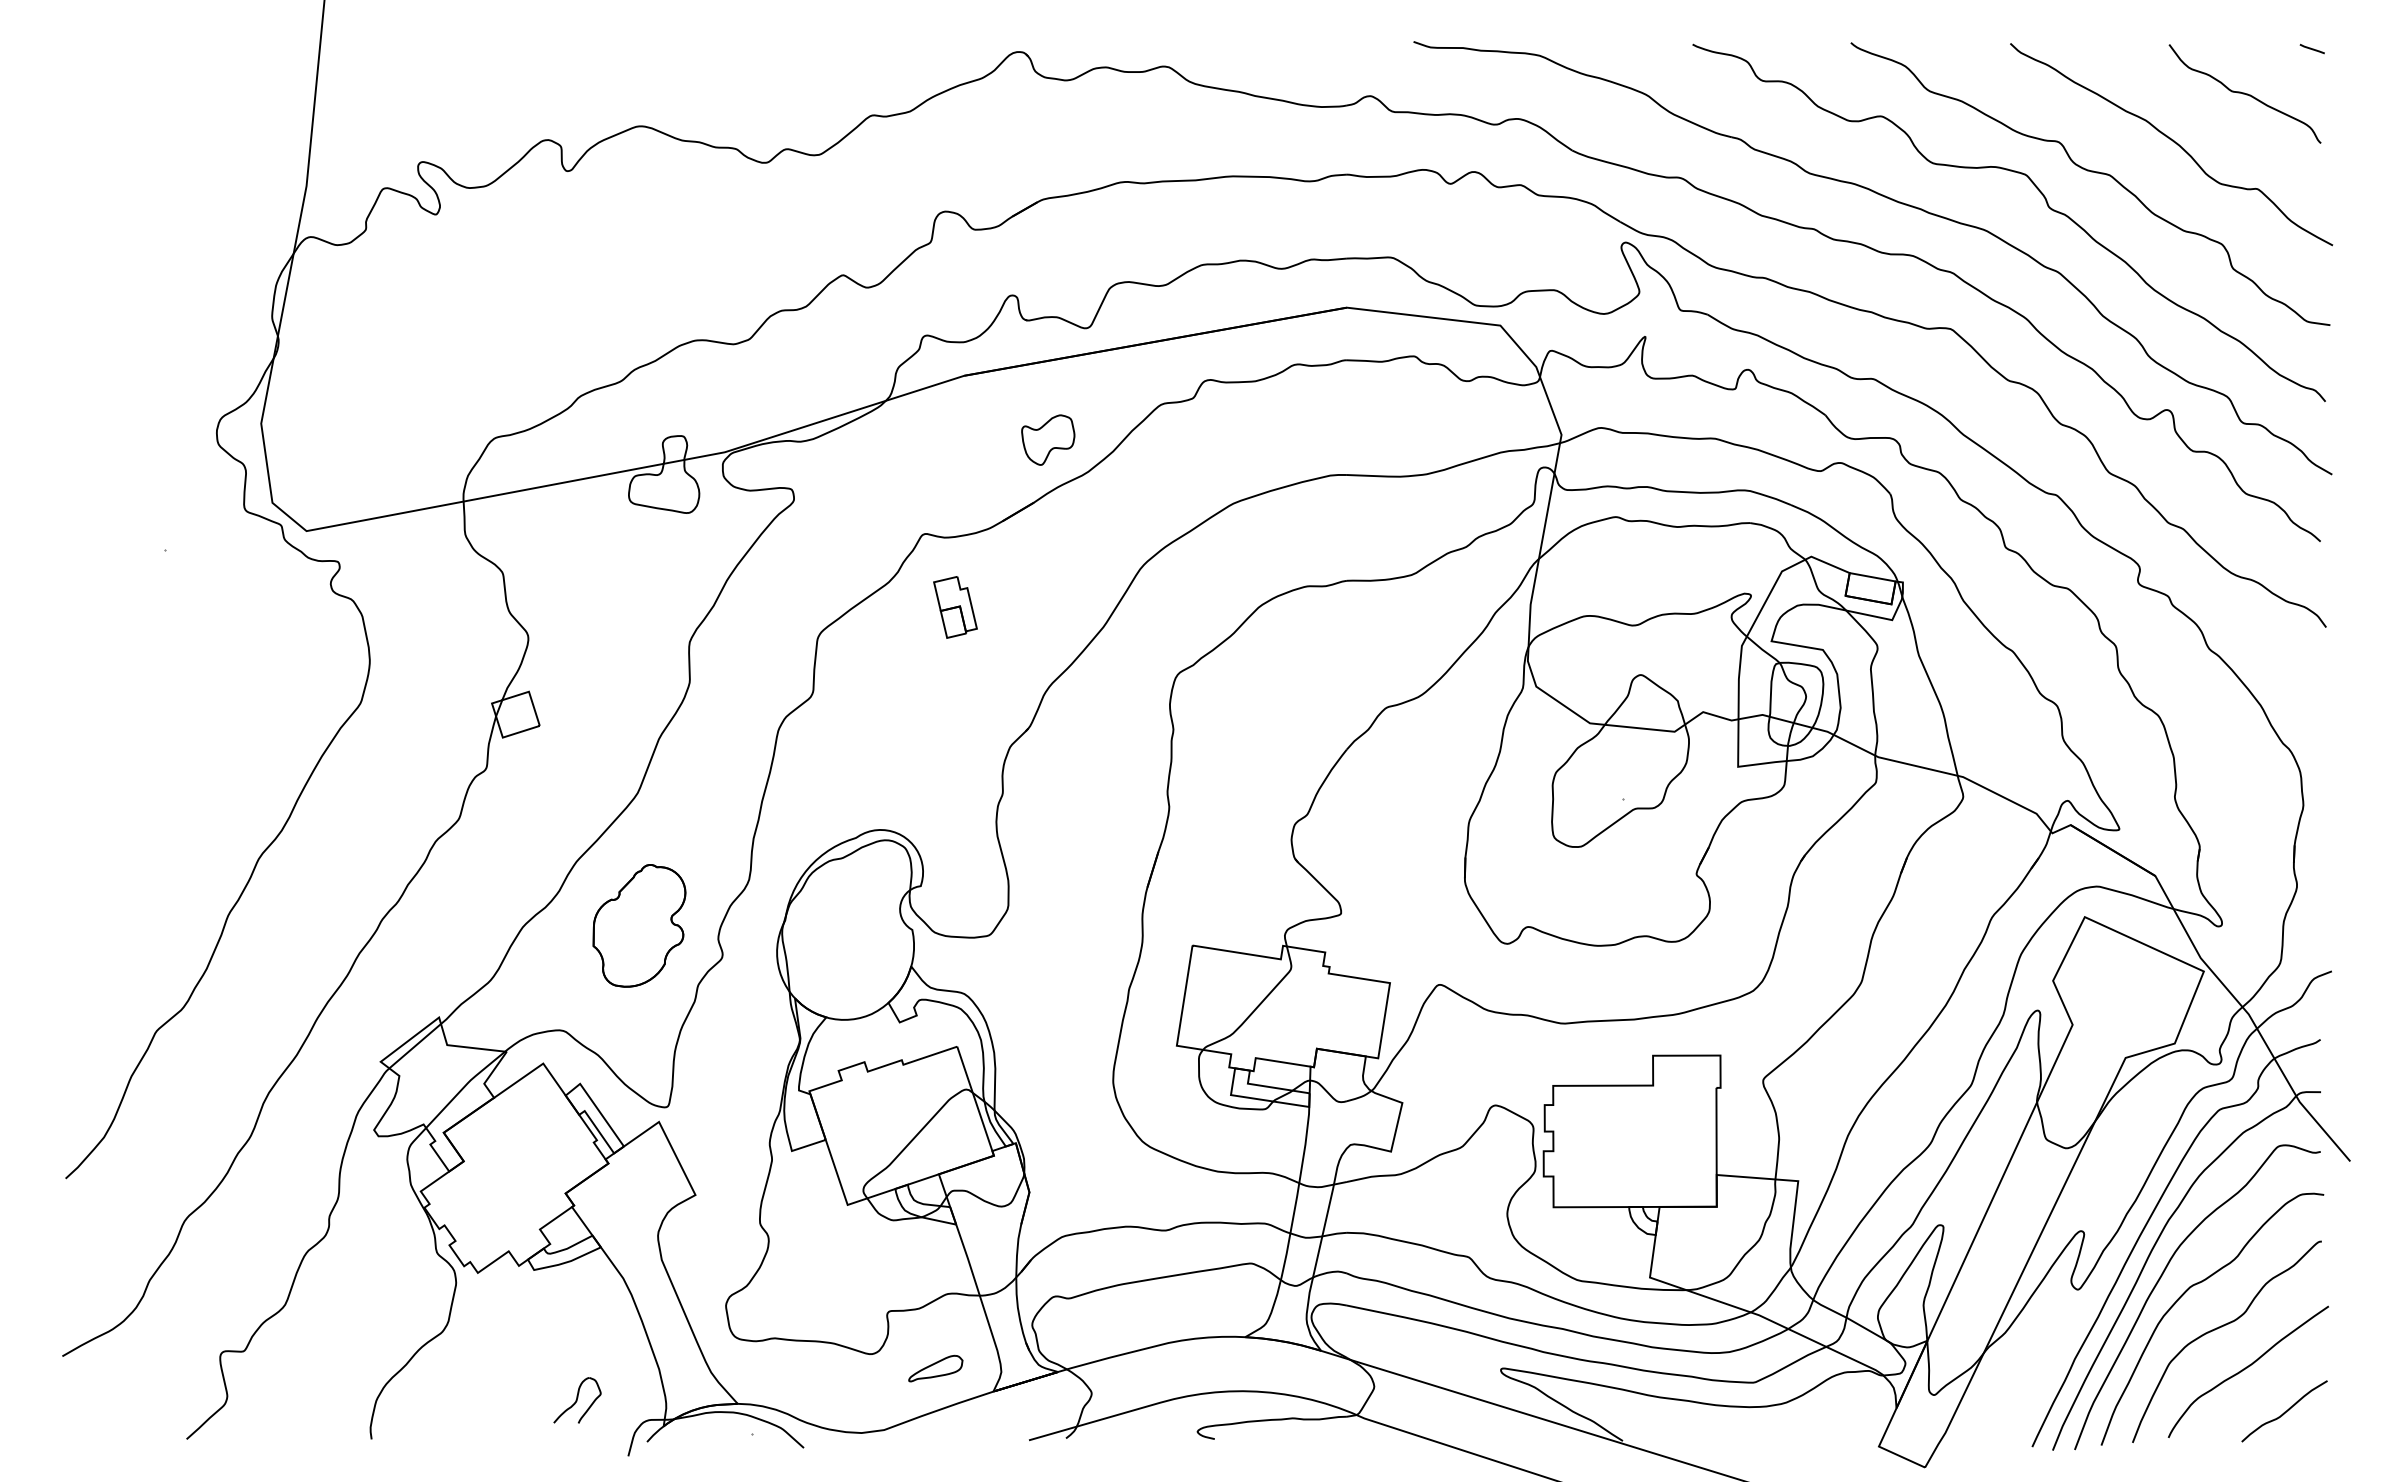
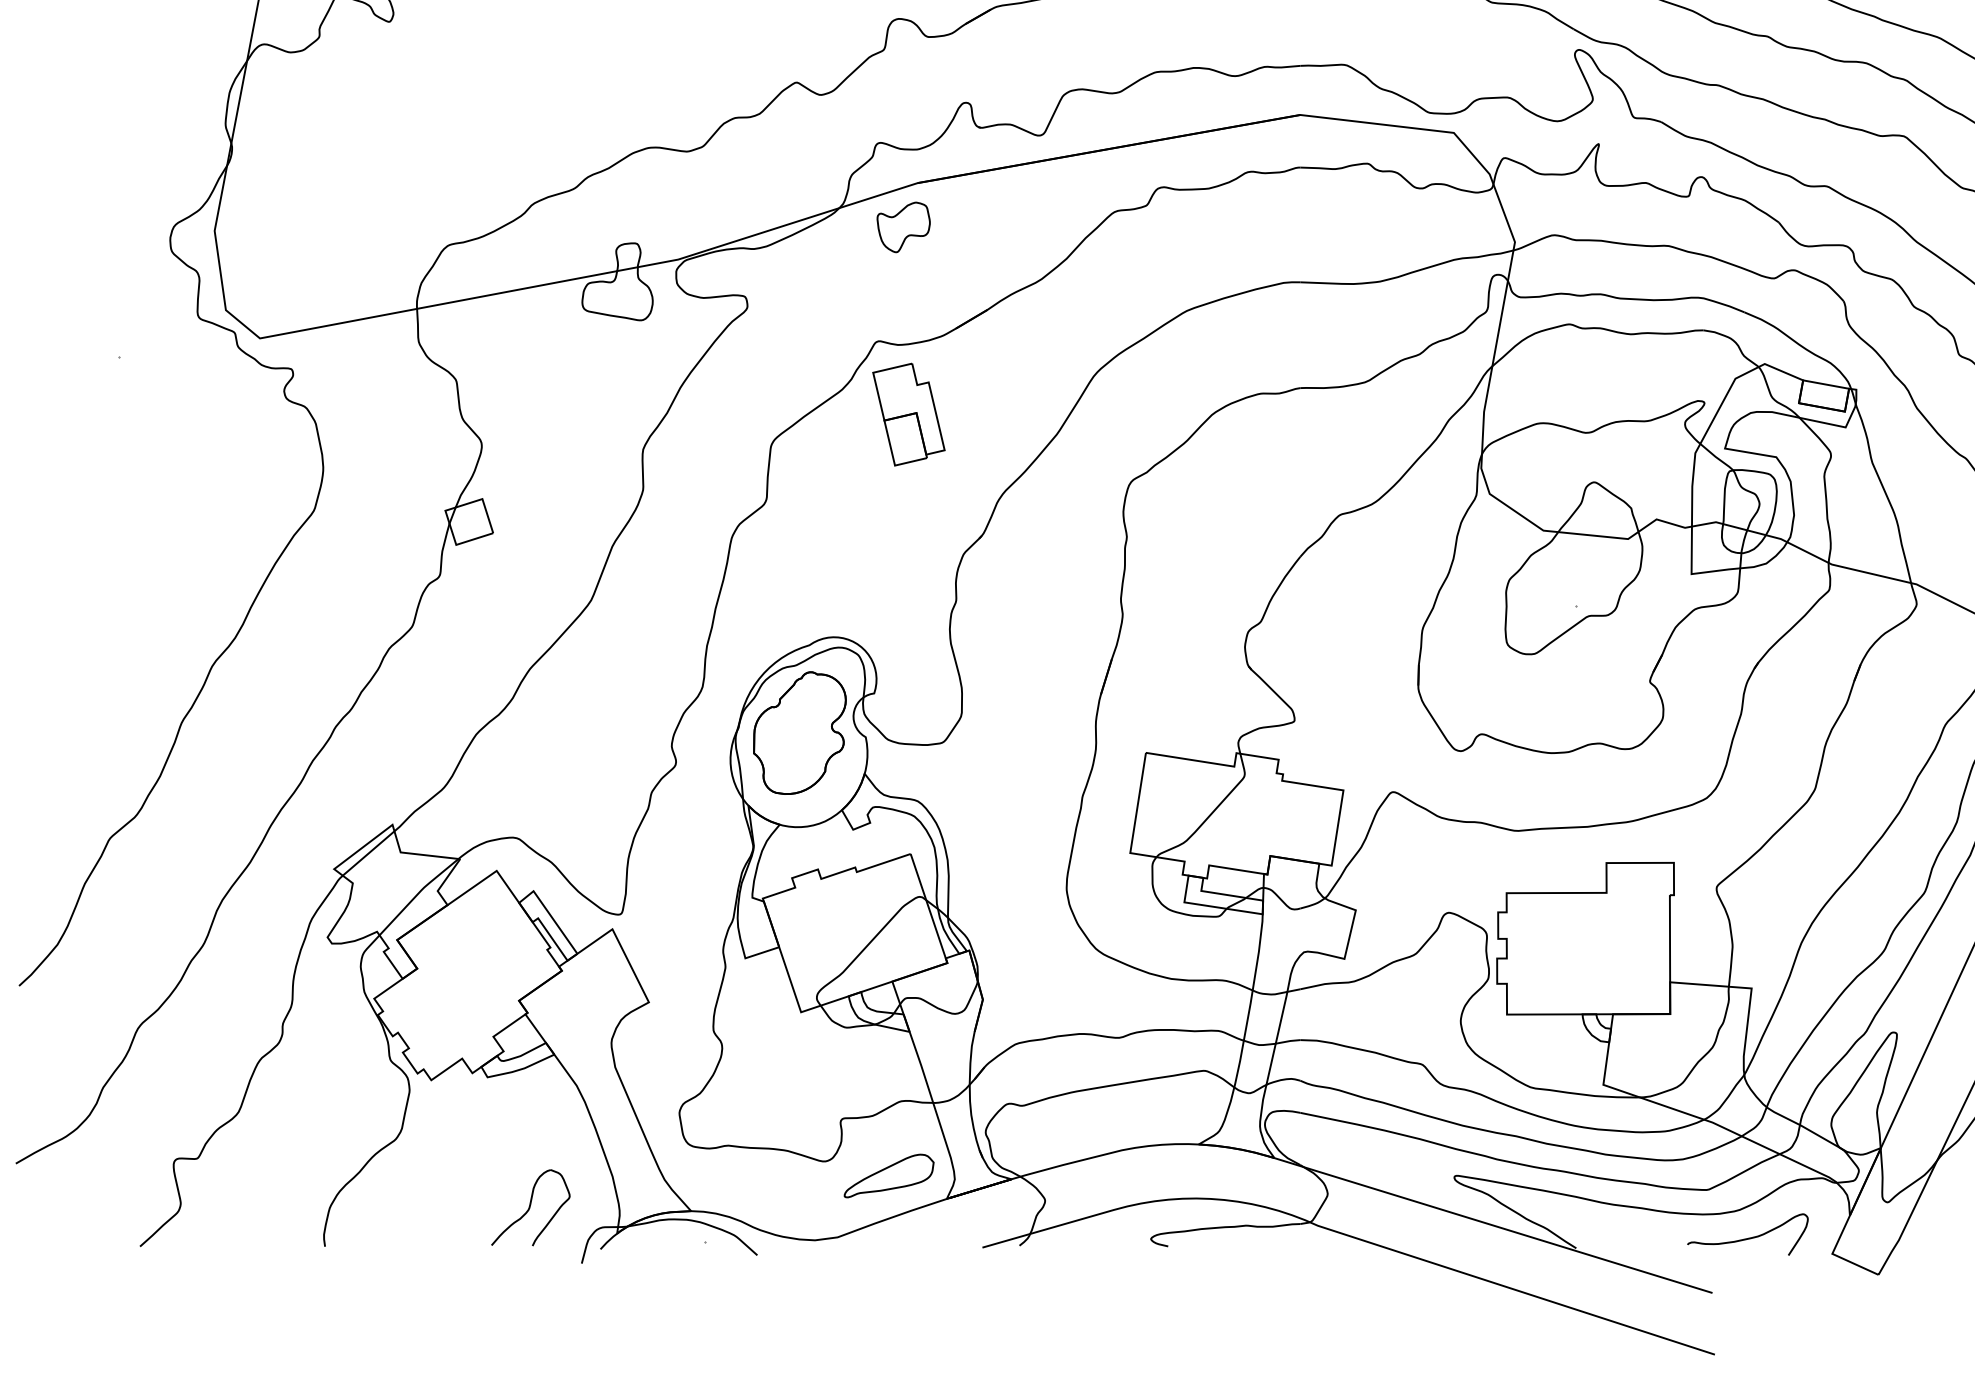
part: (1048, 439) -> (903, 226), moved
part: (955, 607) -> (908, 414), size x1.67
part: (639, 925) -> (799, 732), moved
part: (935, 1368) -> (888, 1175), size x1.67
part: (577, 1400) -> (530, 1207), size x1.67
curve: (1794, 1430) -> (1747, 1237), added

